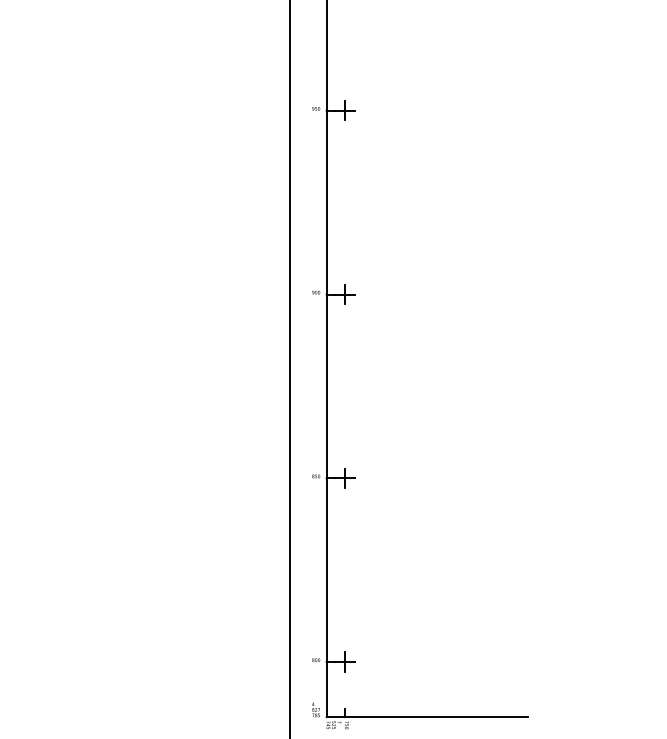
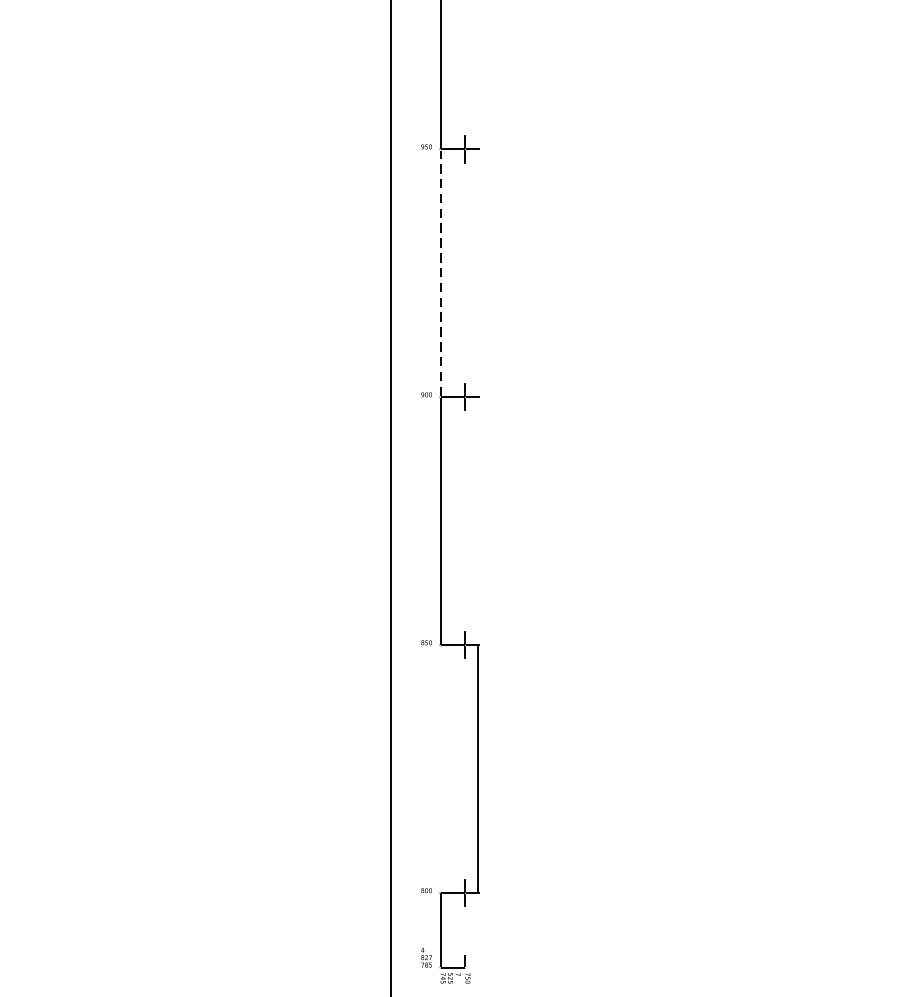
line: (326, 202) -> (440, 273), solid -> dashed
line: (326, 570) -> (478, 769), moved
line: (436, 717) -> (588, 967), removed

